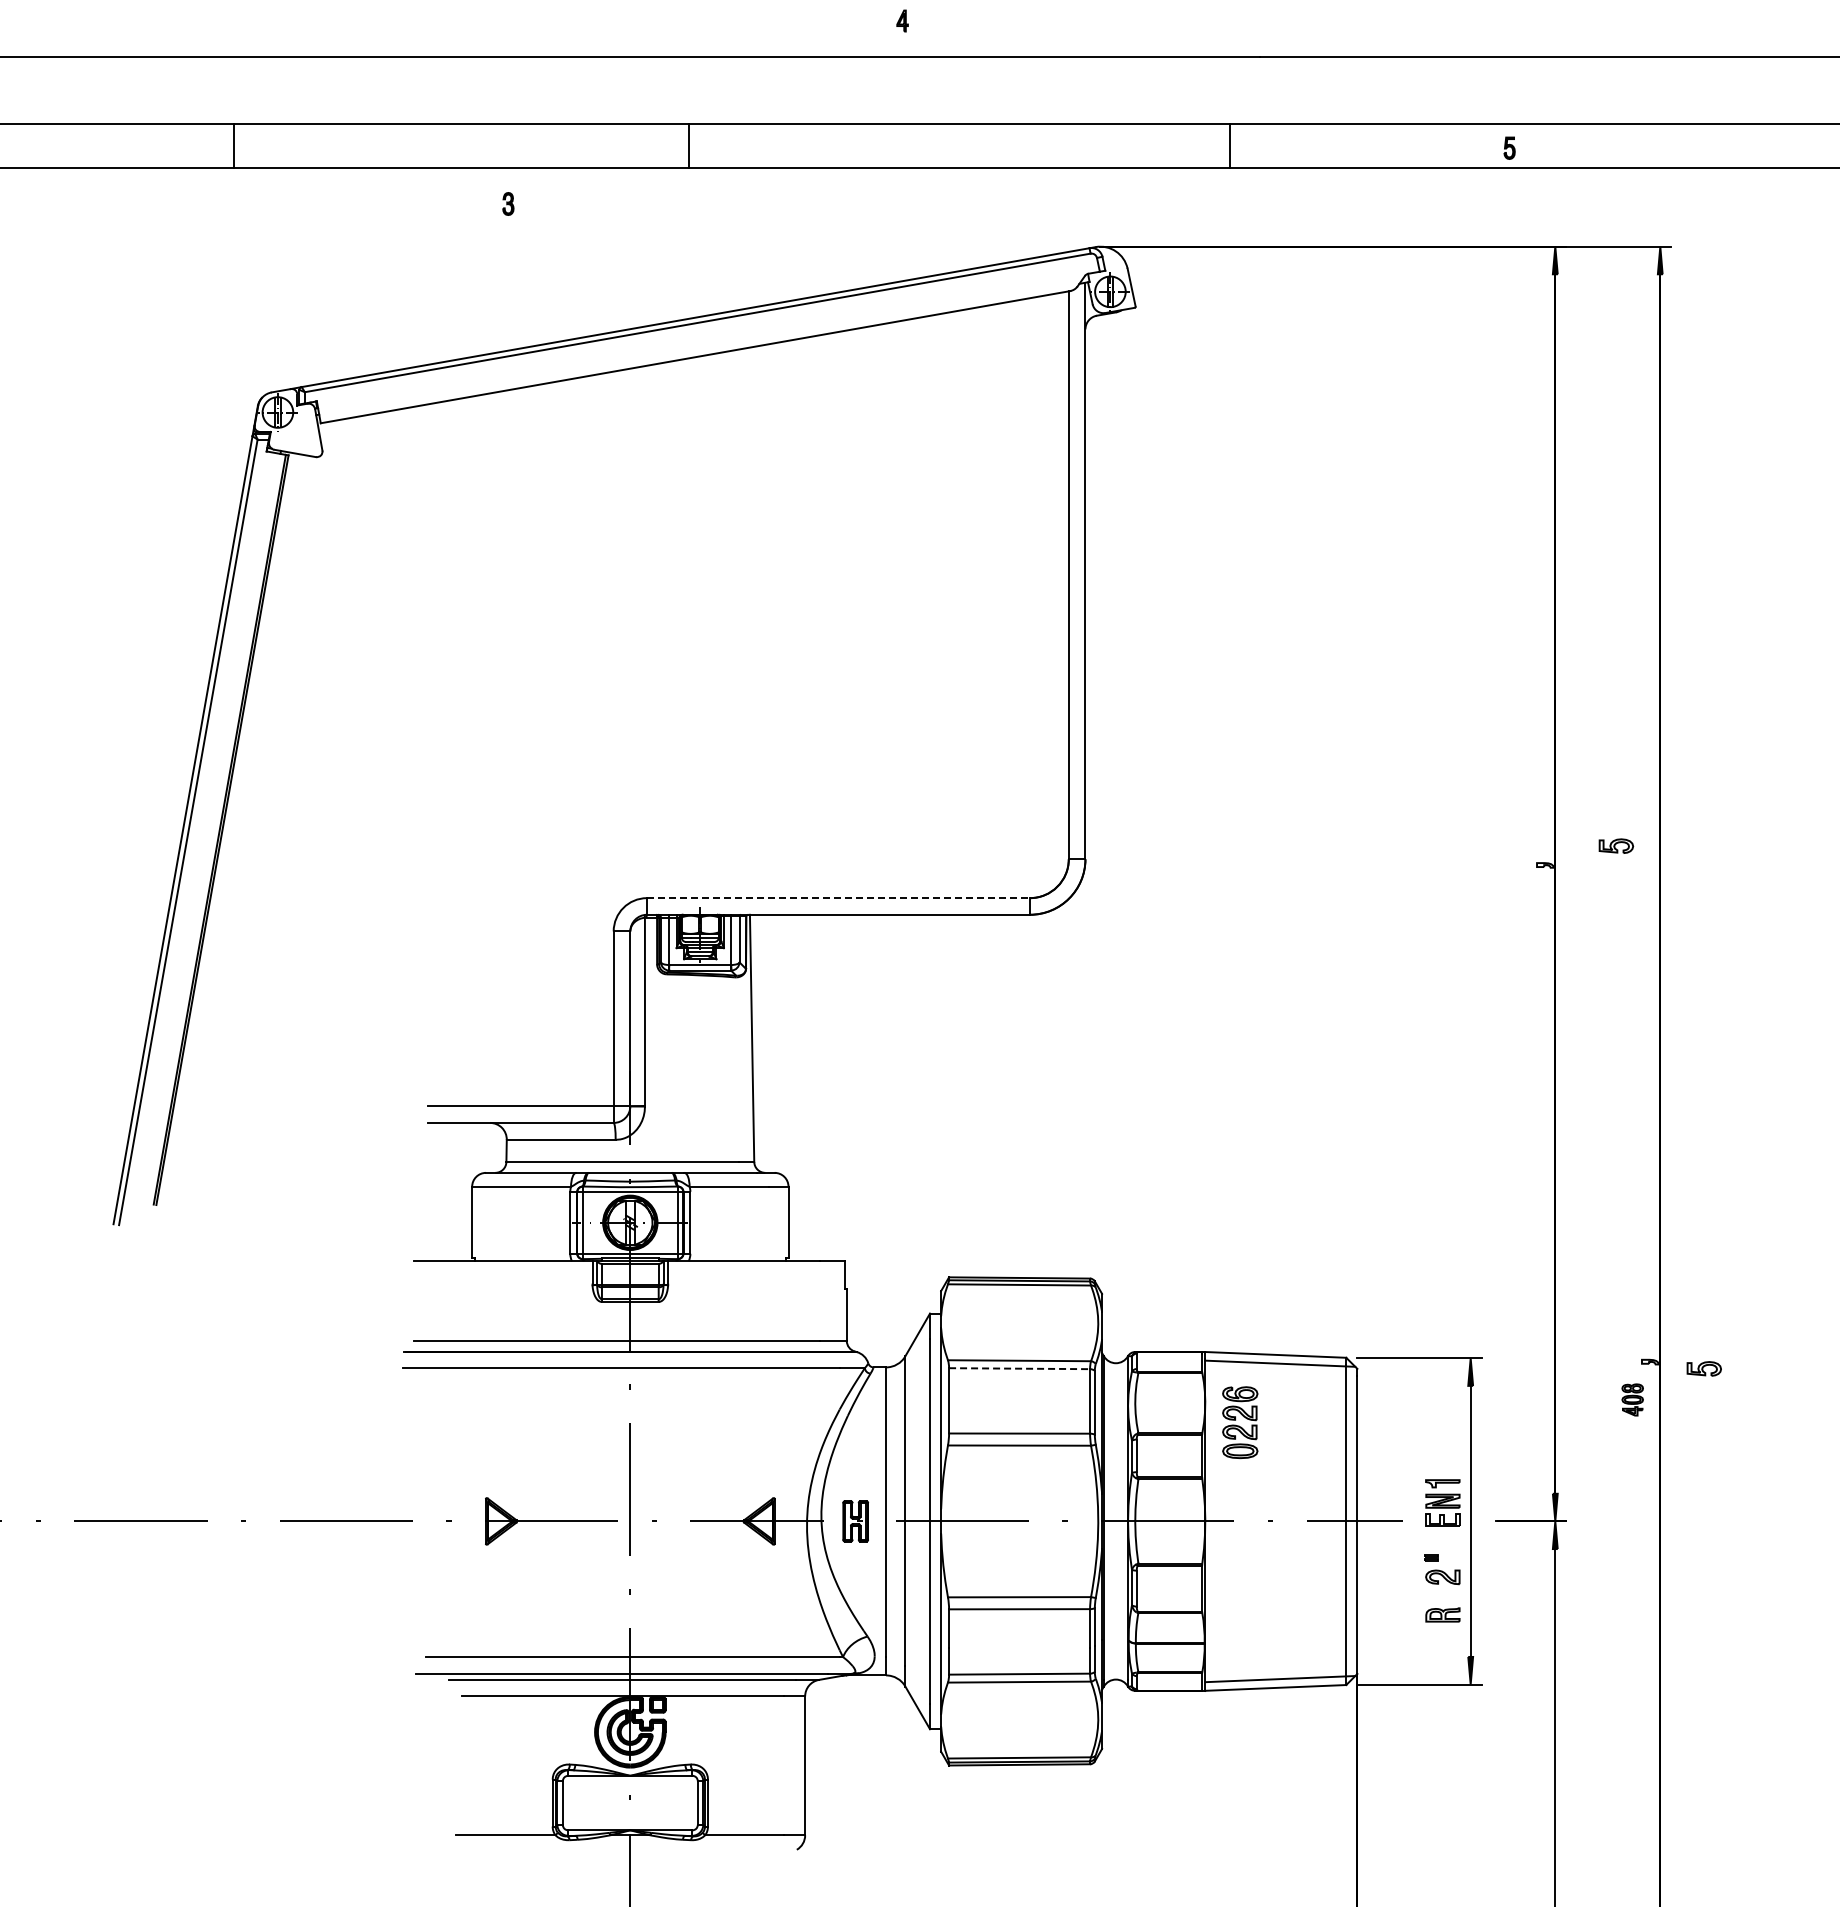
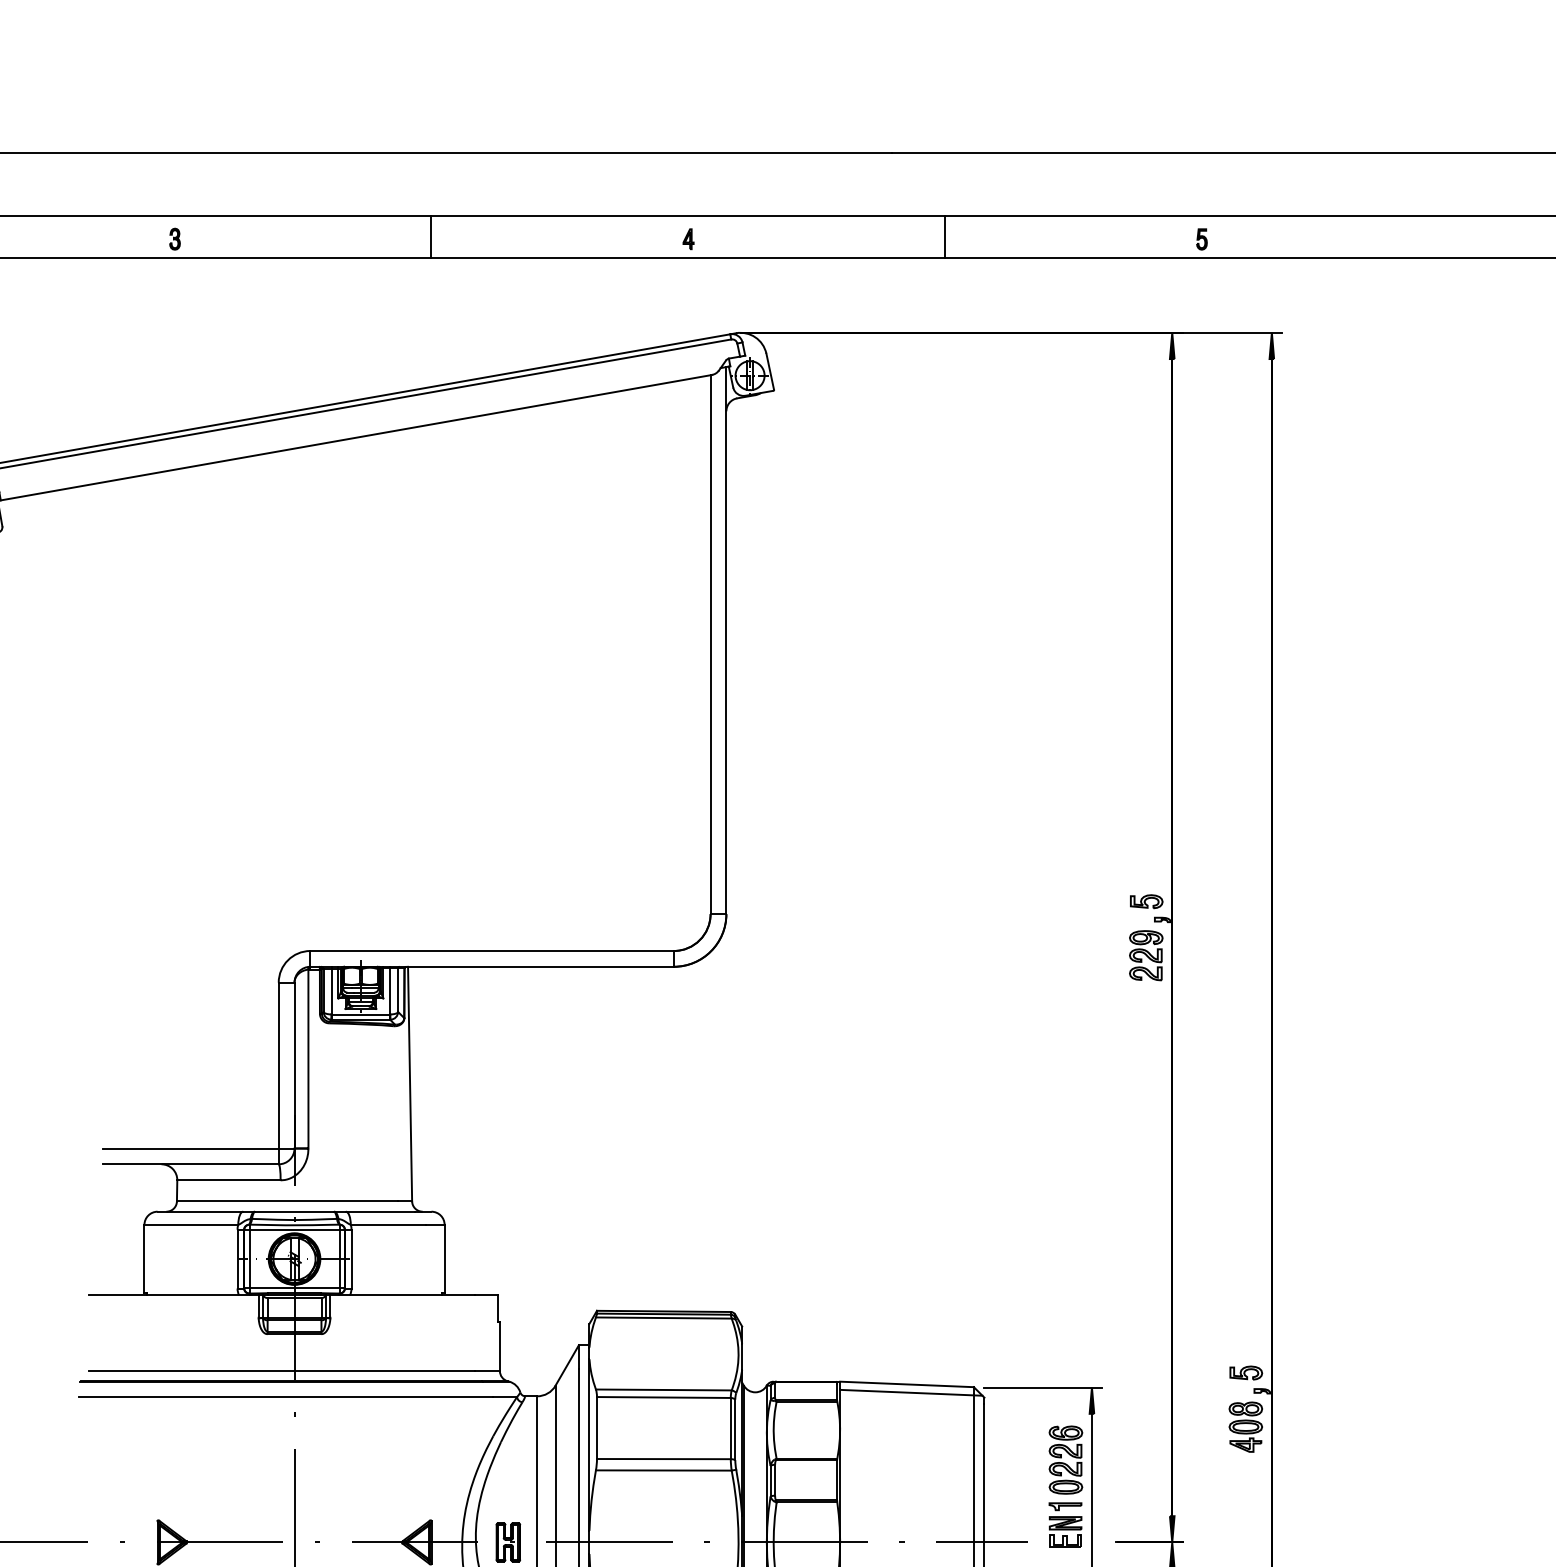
part: (902, 20) -> (688, 238), moved
line: (688, 145) -> (431, 236), moved
line: (1229, 145) -> (944, 236), moved
part: (1509, 147) -> (1201, 238), moved
part: (508, 203) -> (175, 238), moved
part: (1616, 845) -> (1146, 901), moved
line: (838, 898) -> (492, 951), dashed -> solid
part: (1527, 902) -> (1145, 955), added
line: (1019, 1368) -> (663, 1397), dashed -> solid
part: (1703, 1368) -> (1245, 1372), moved
part: (1632, 1399) -> (1245, 1426), size x1.67
part: (1240, 1422) -> (1066, 1459), moved

